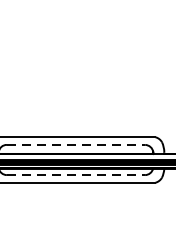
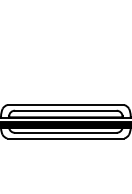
line: (75, 144) -> (65, 110), dashed -> solid
line: (75, 174) -> (65, 132), dashed -> solid

